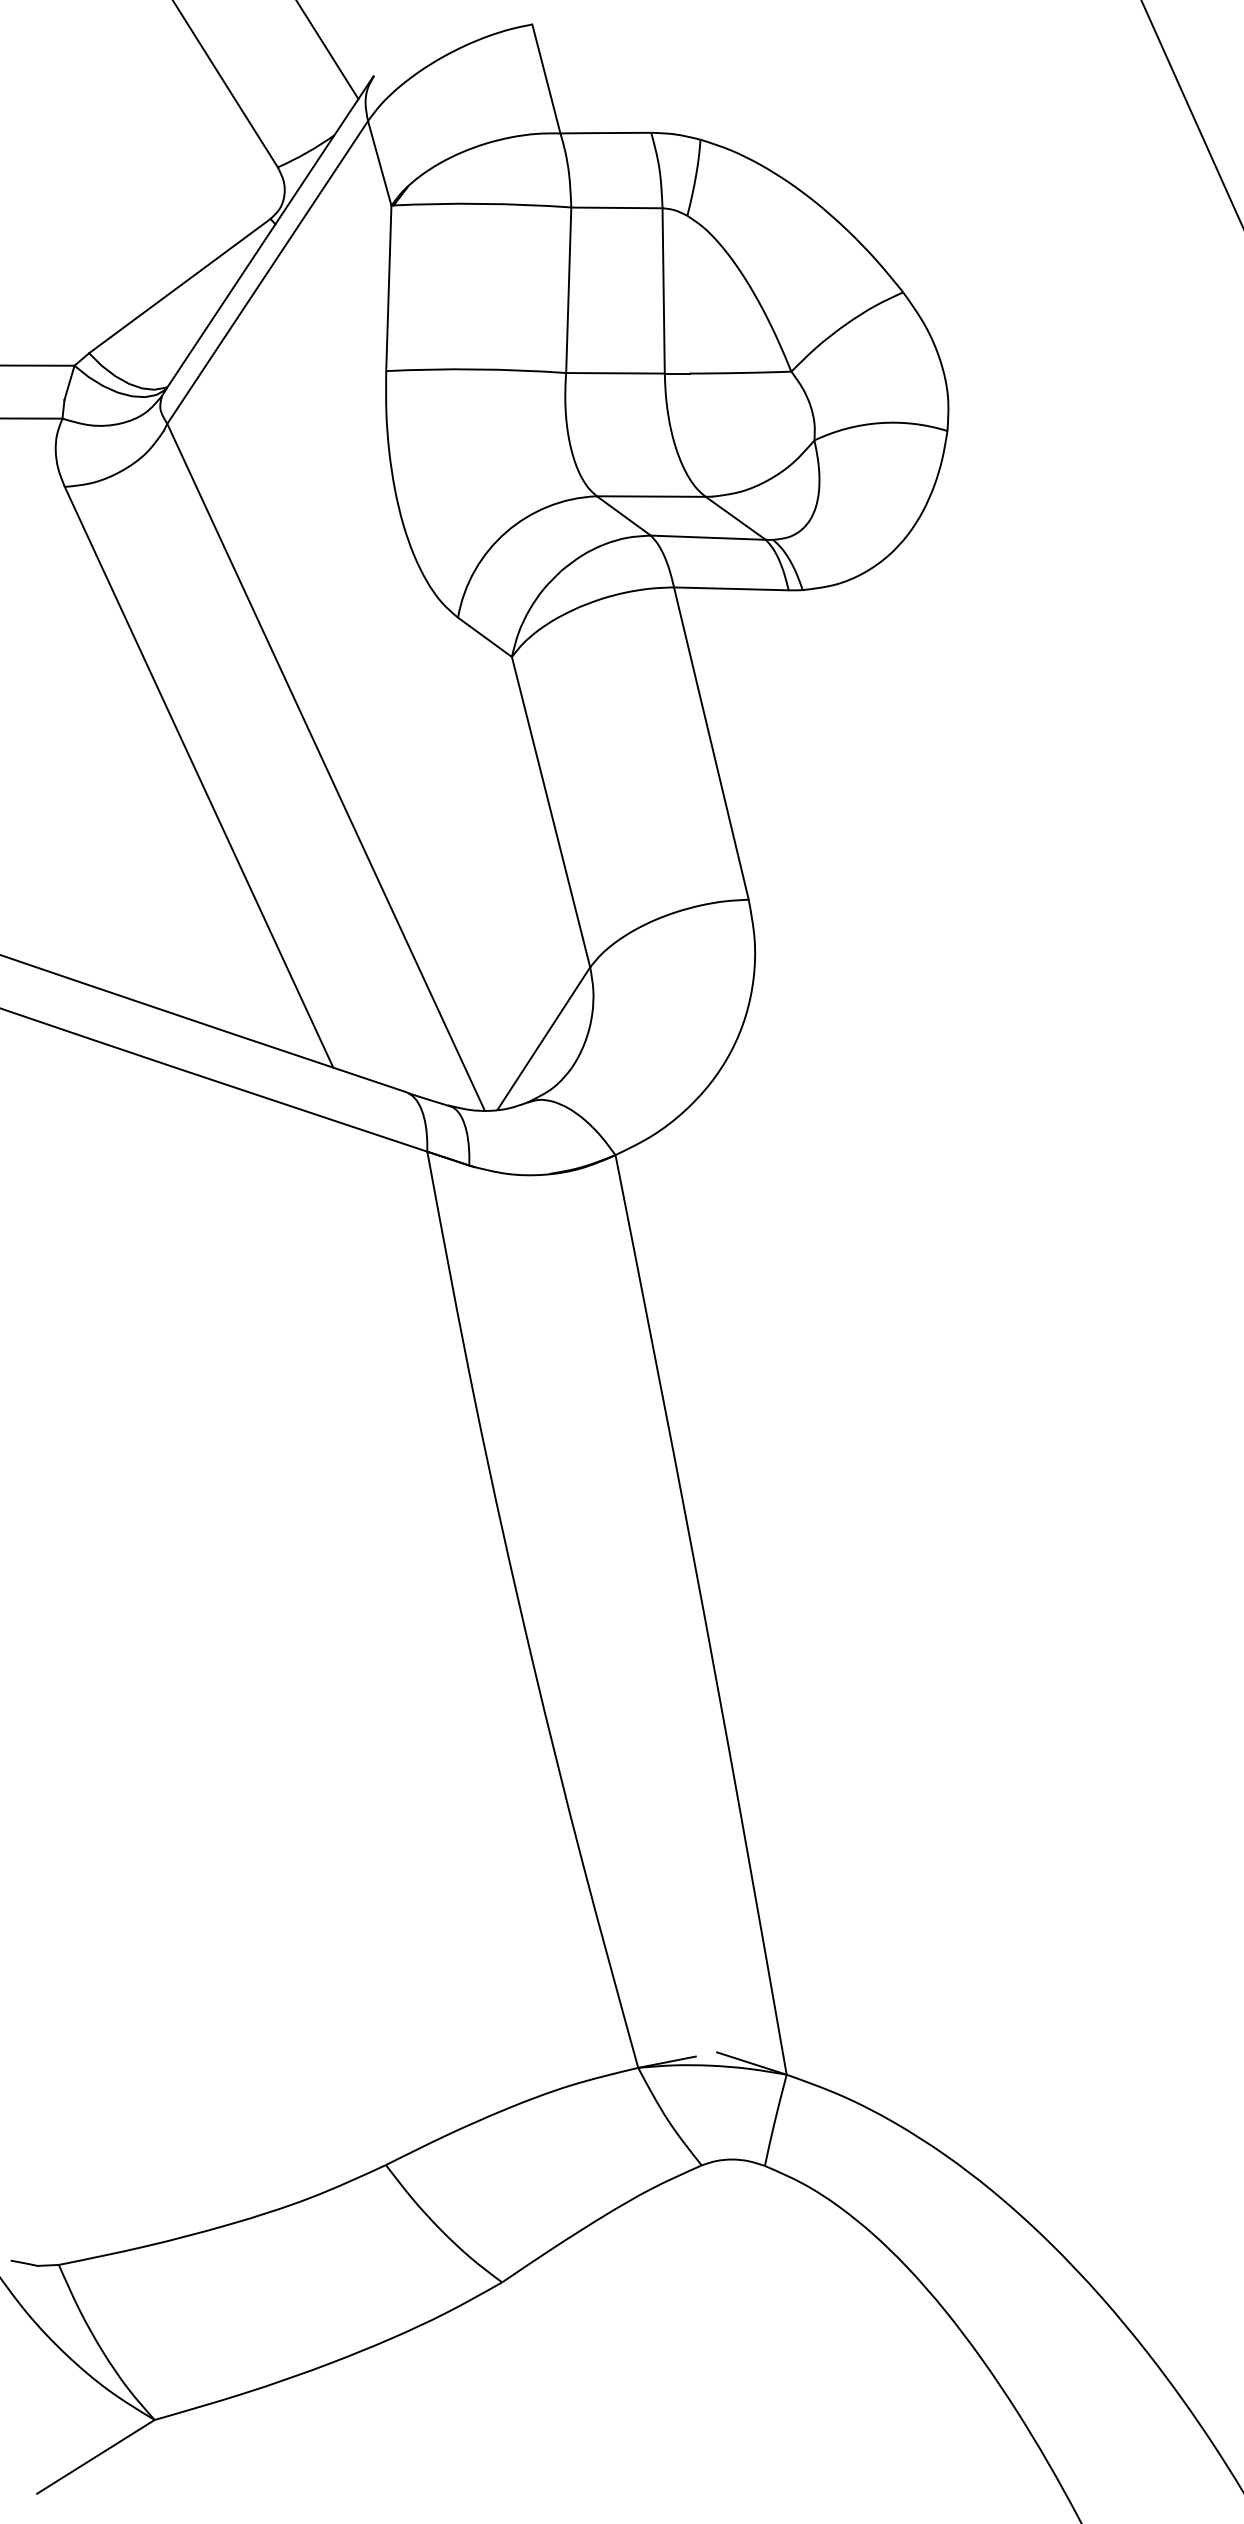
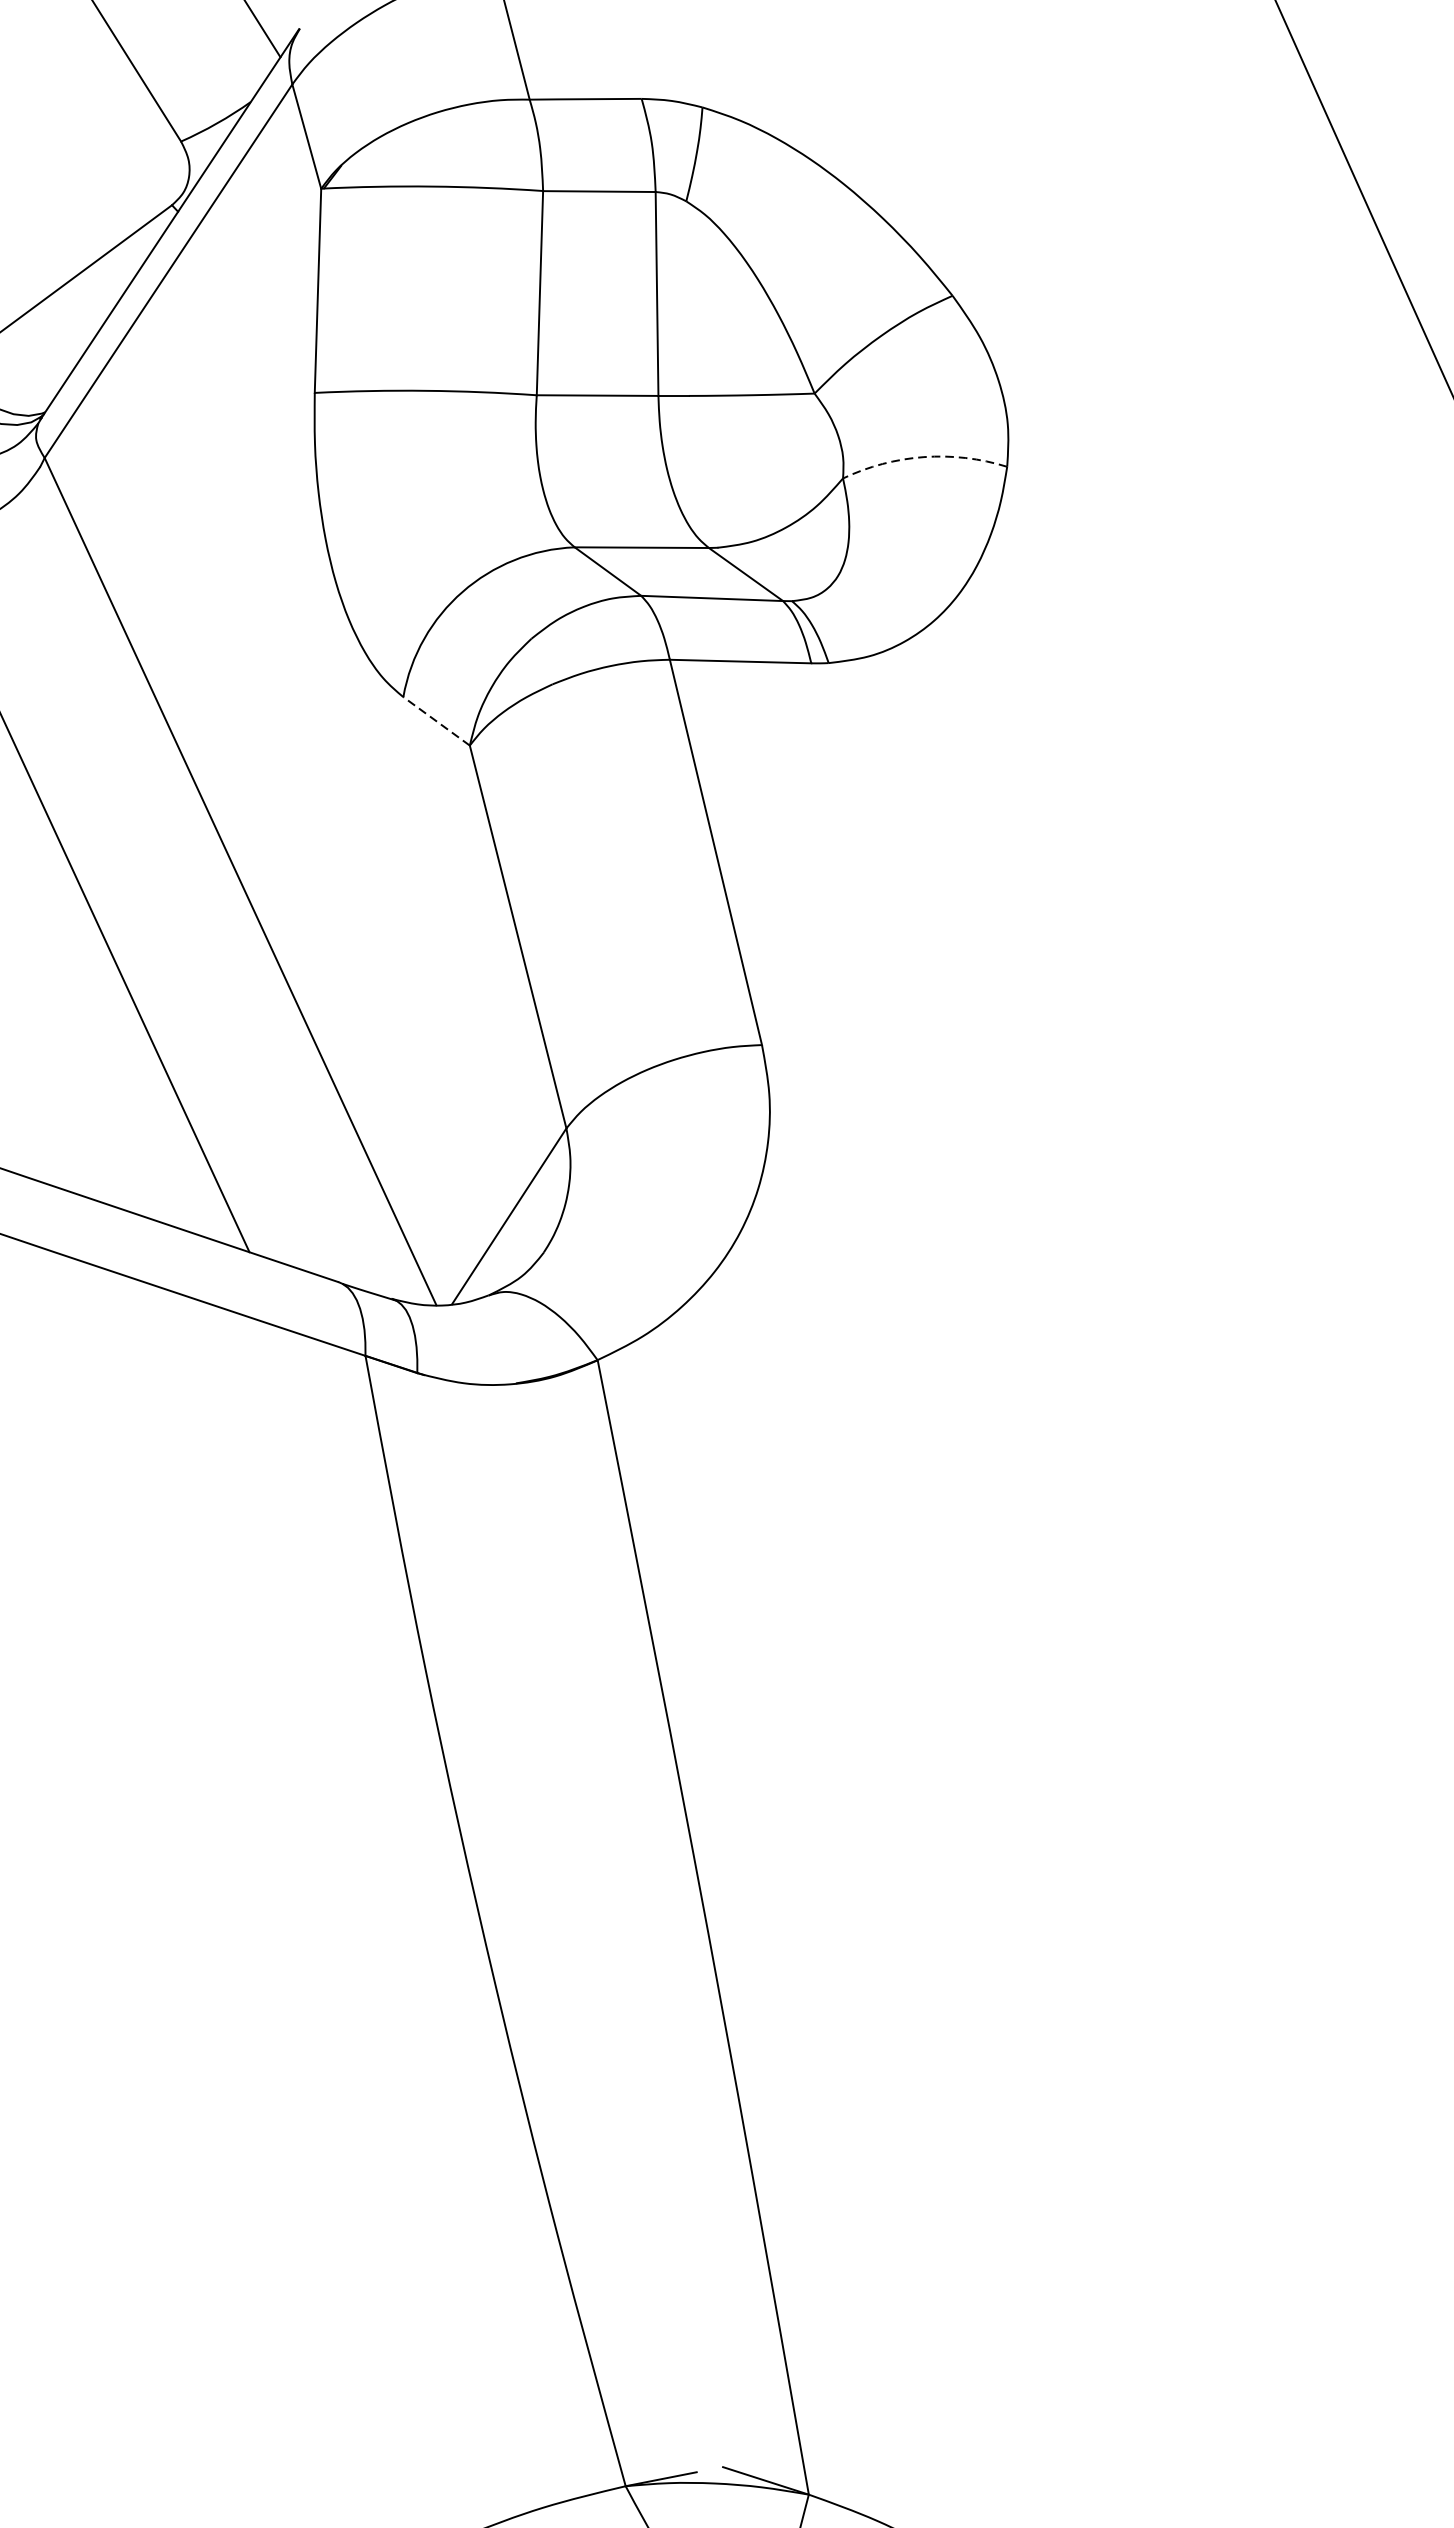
arc: (880, 423) -> (924, 457), solid -> dashed
line: (484, 637) -> (436, 721), solid -> dashed

